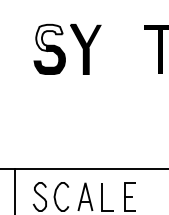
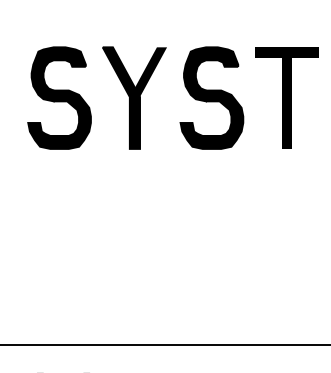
fill: (49, 37) -> (58, 73), added
part: (123, 49) -> (211, 98), added

